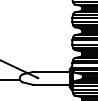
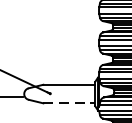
line: (51, 84) -> (69, 102), solid -> dashed

